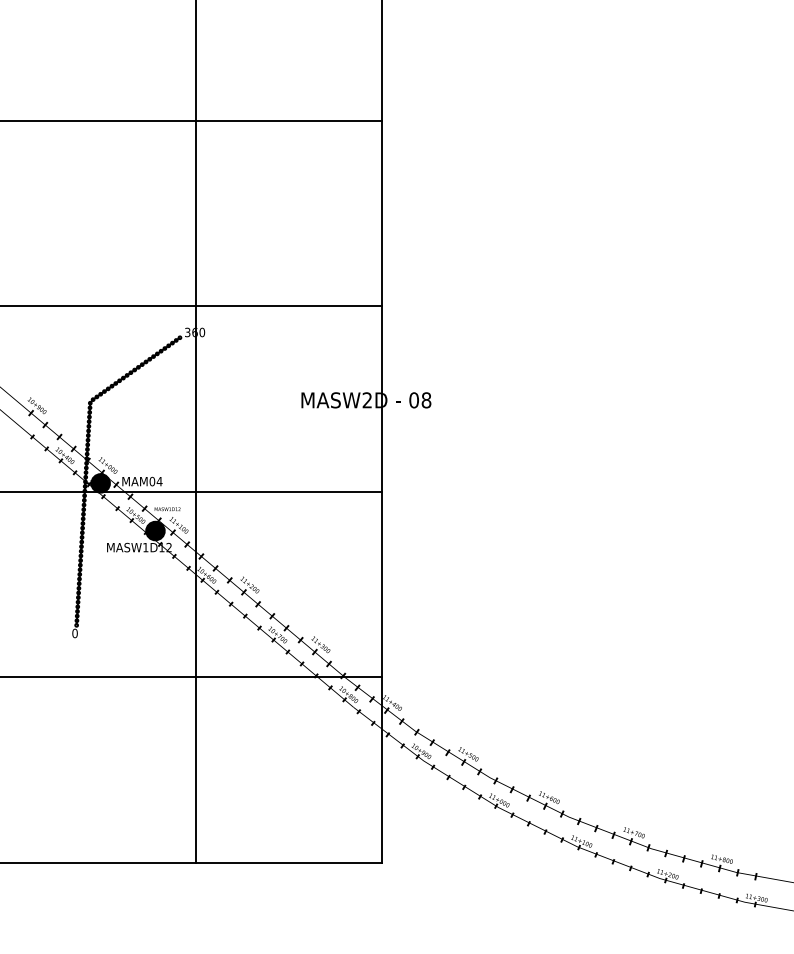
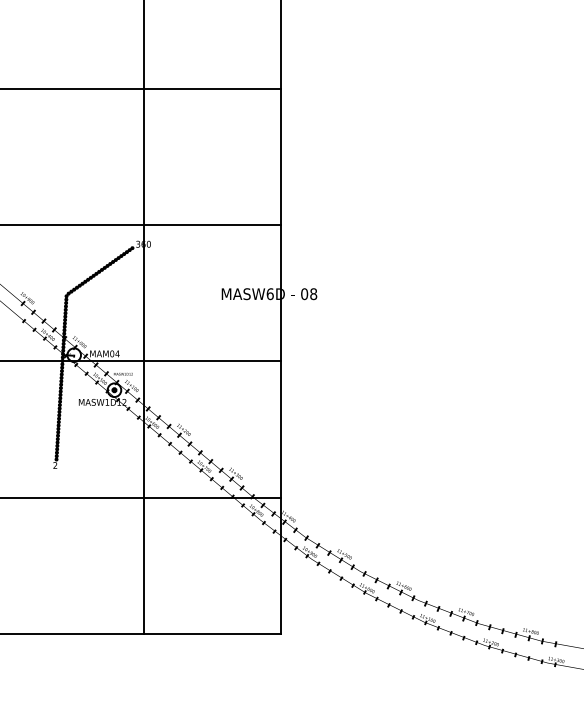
text: (367, 400) -> (270, 294), MASW2D -> MASW6D
fill: (100, 483) -> (74, 355), removed
fill: (155, 530) -> (114, 389), removed
text: (74, 633) -> (54, 465), 0 -> 2

